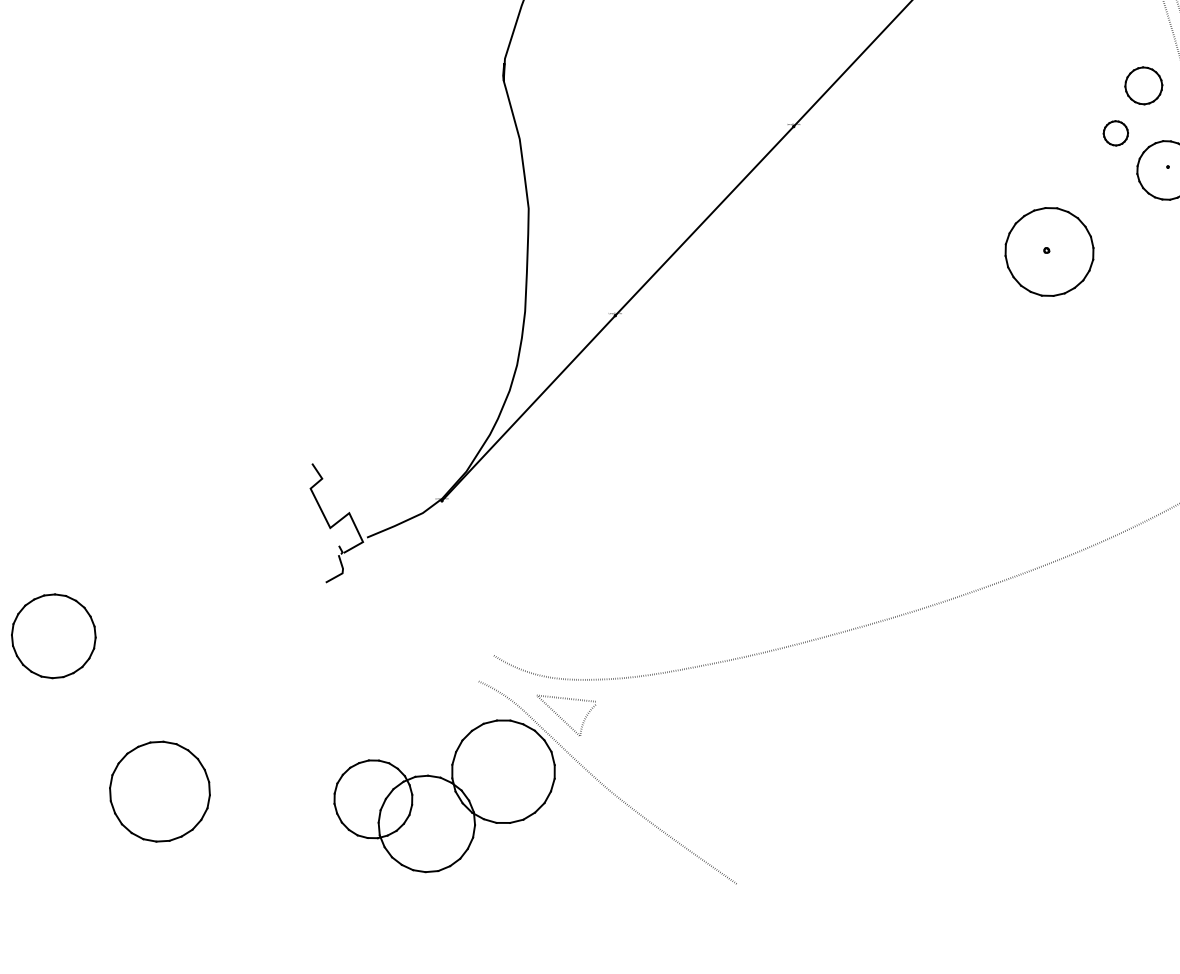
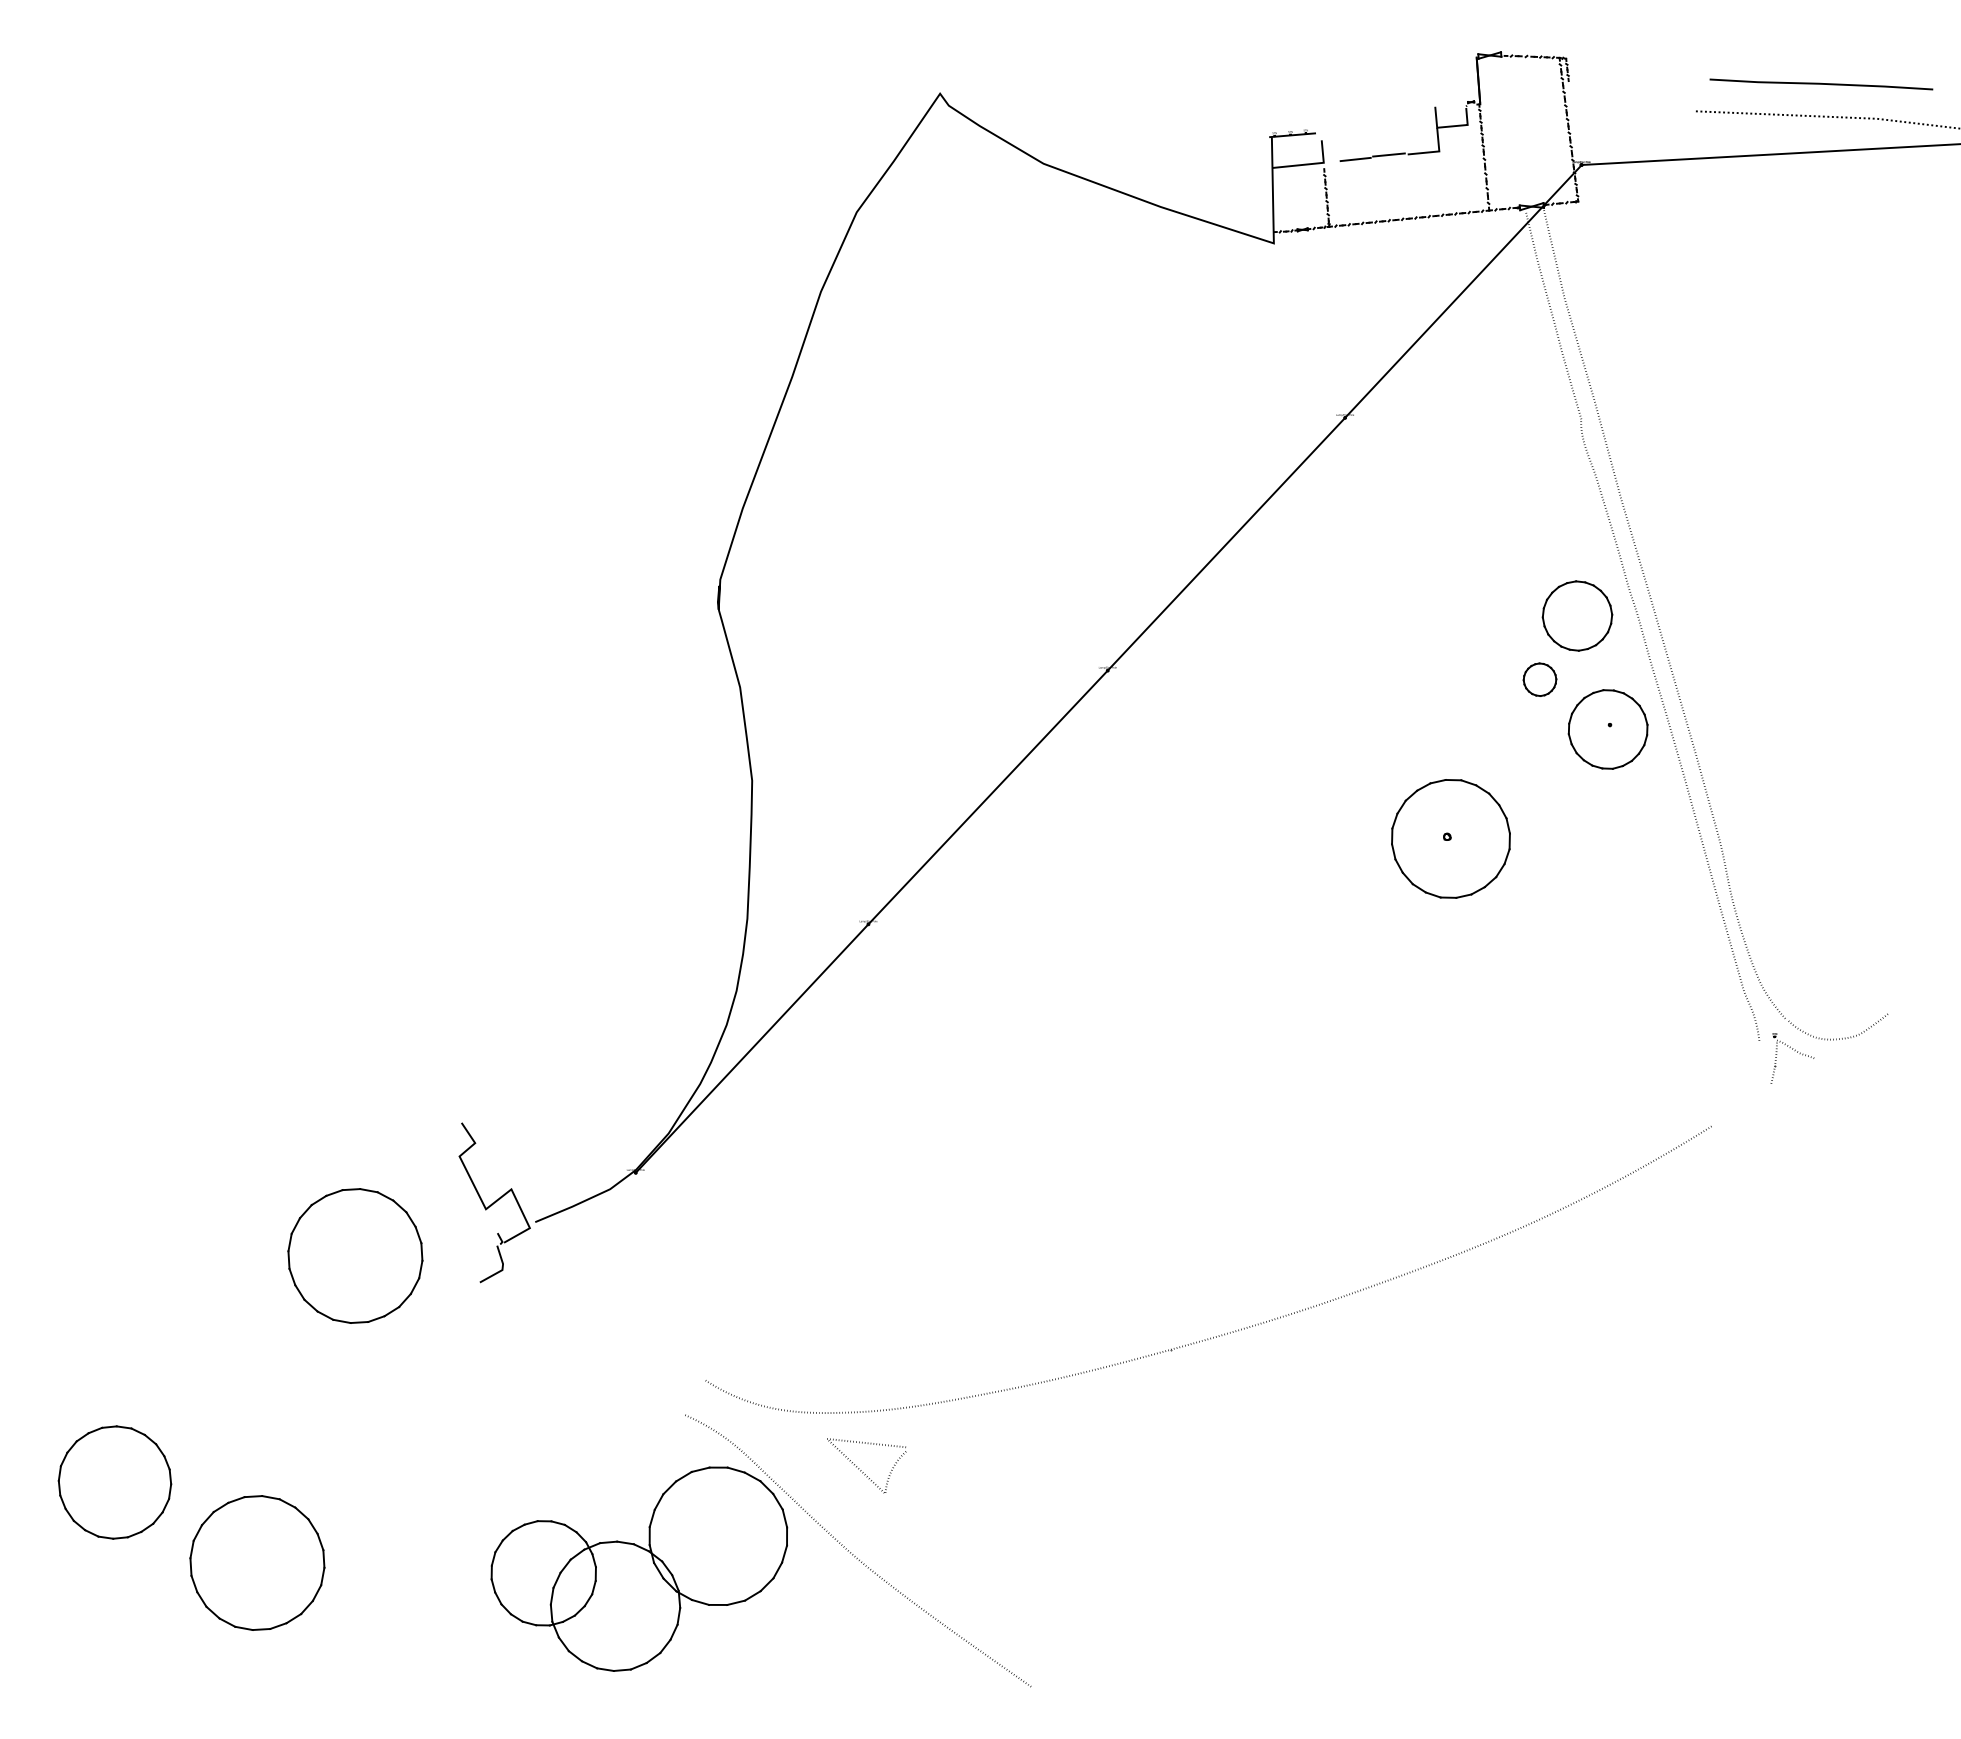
part: (1143, 85) -> (1577, 615), size x1.4
part: (233, 562) -> (355, 1255), added
part: (53, 636) -> (114, 1482), moved
curve: (562, 718) -> (861, 1470), moved

